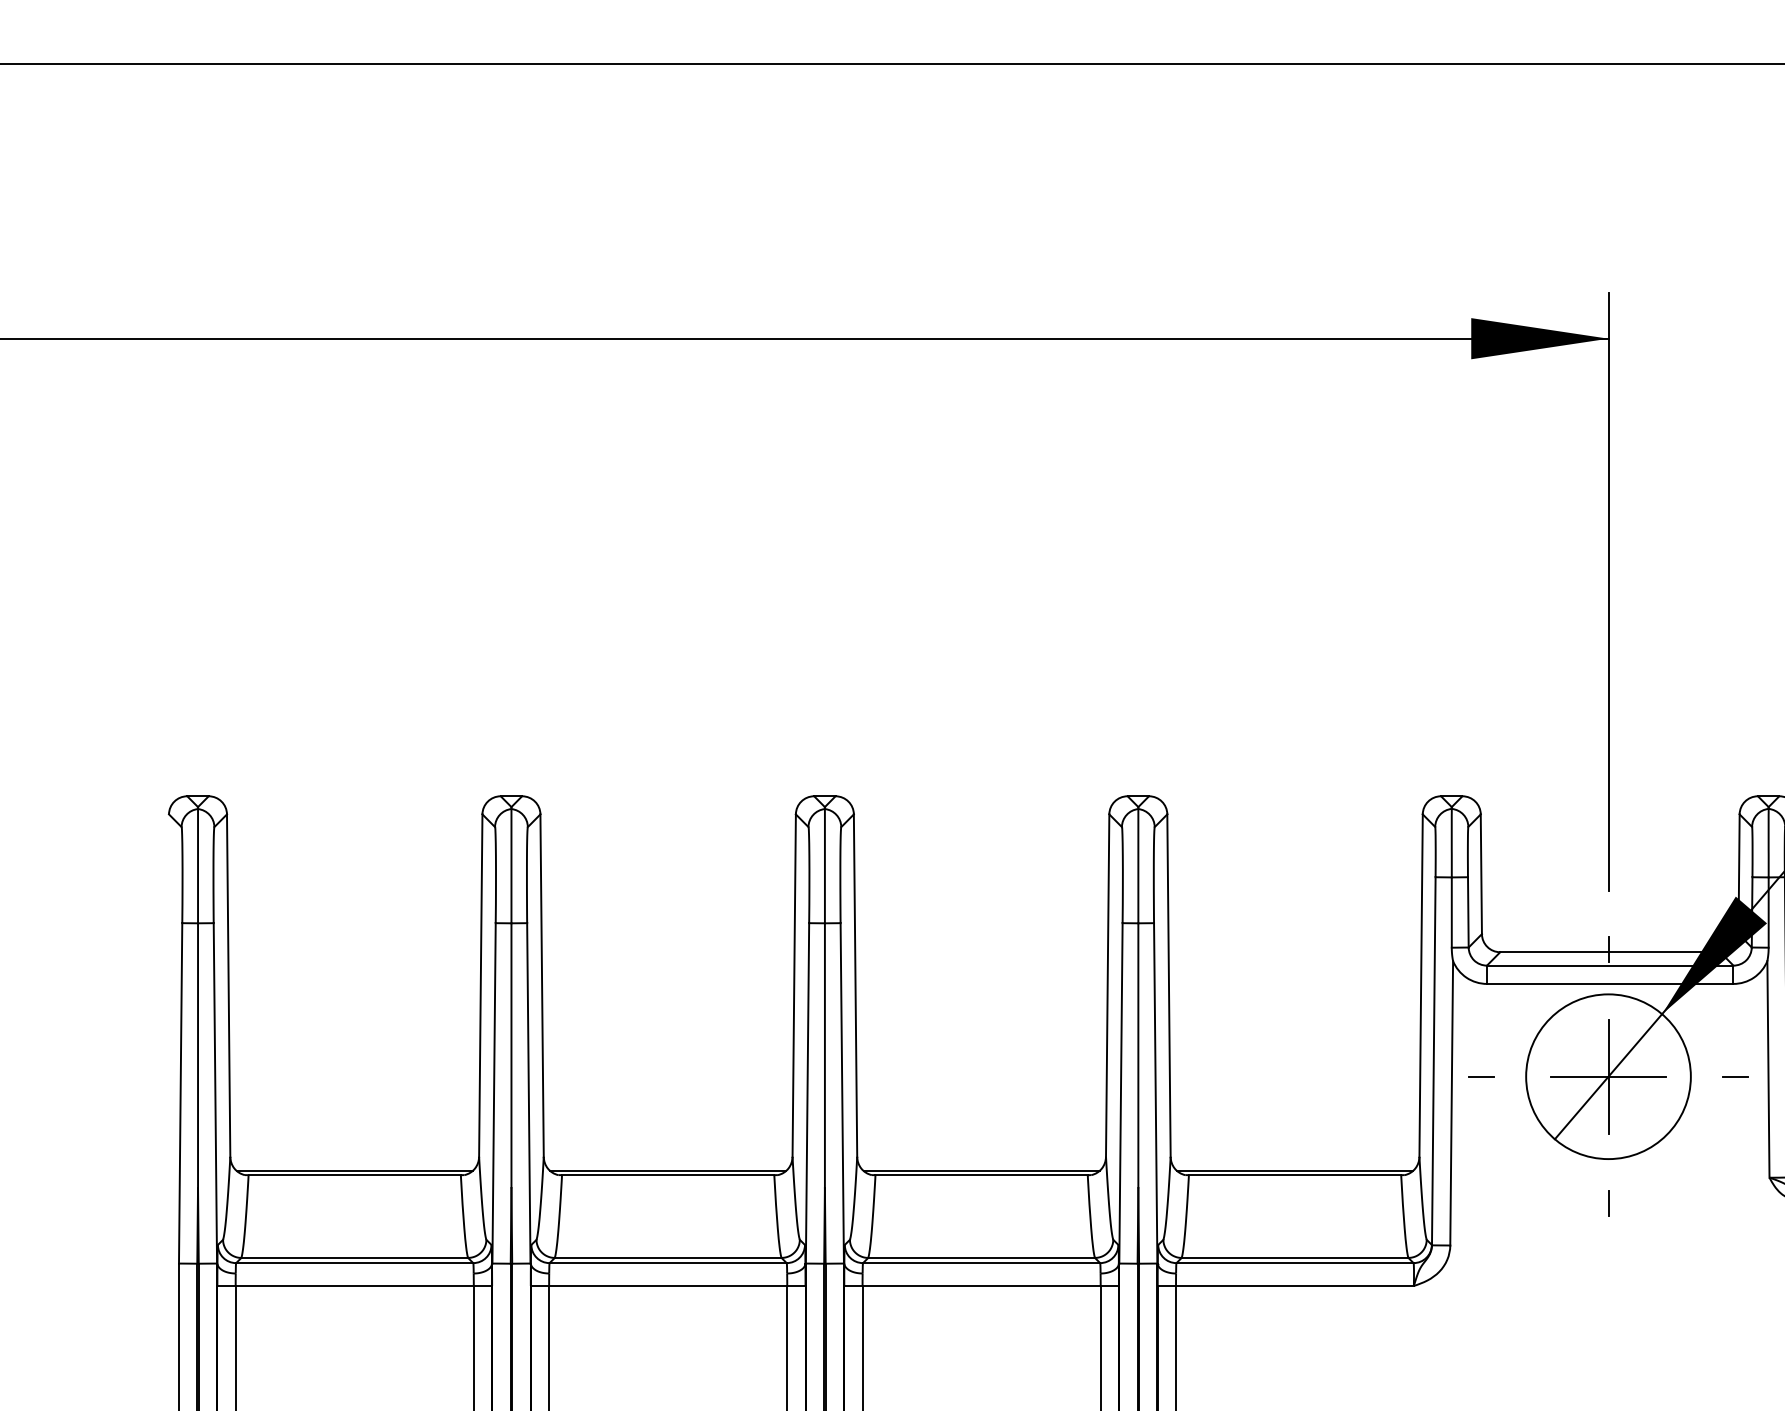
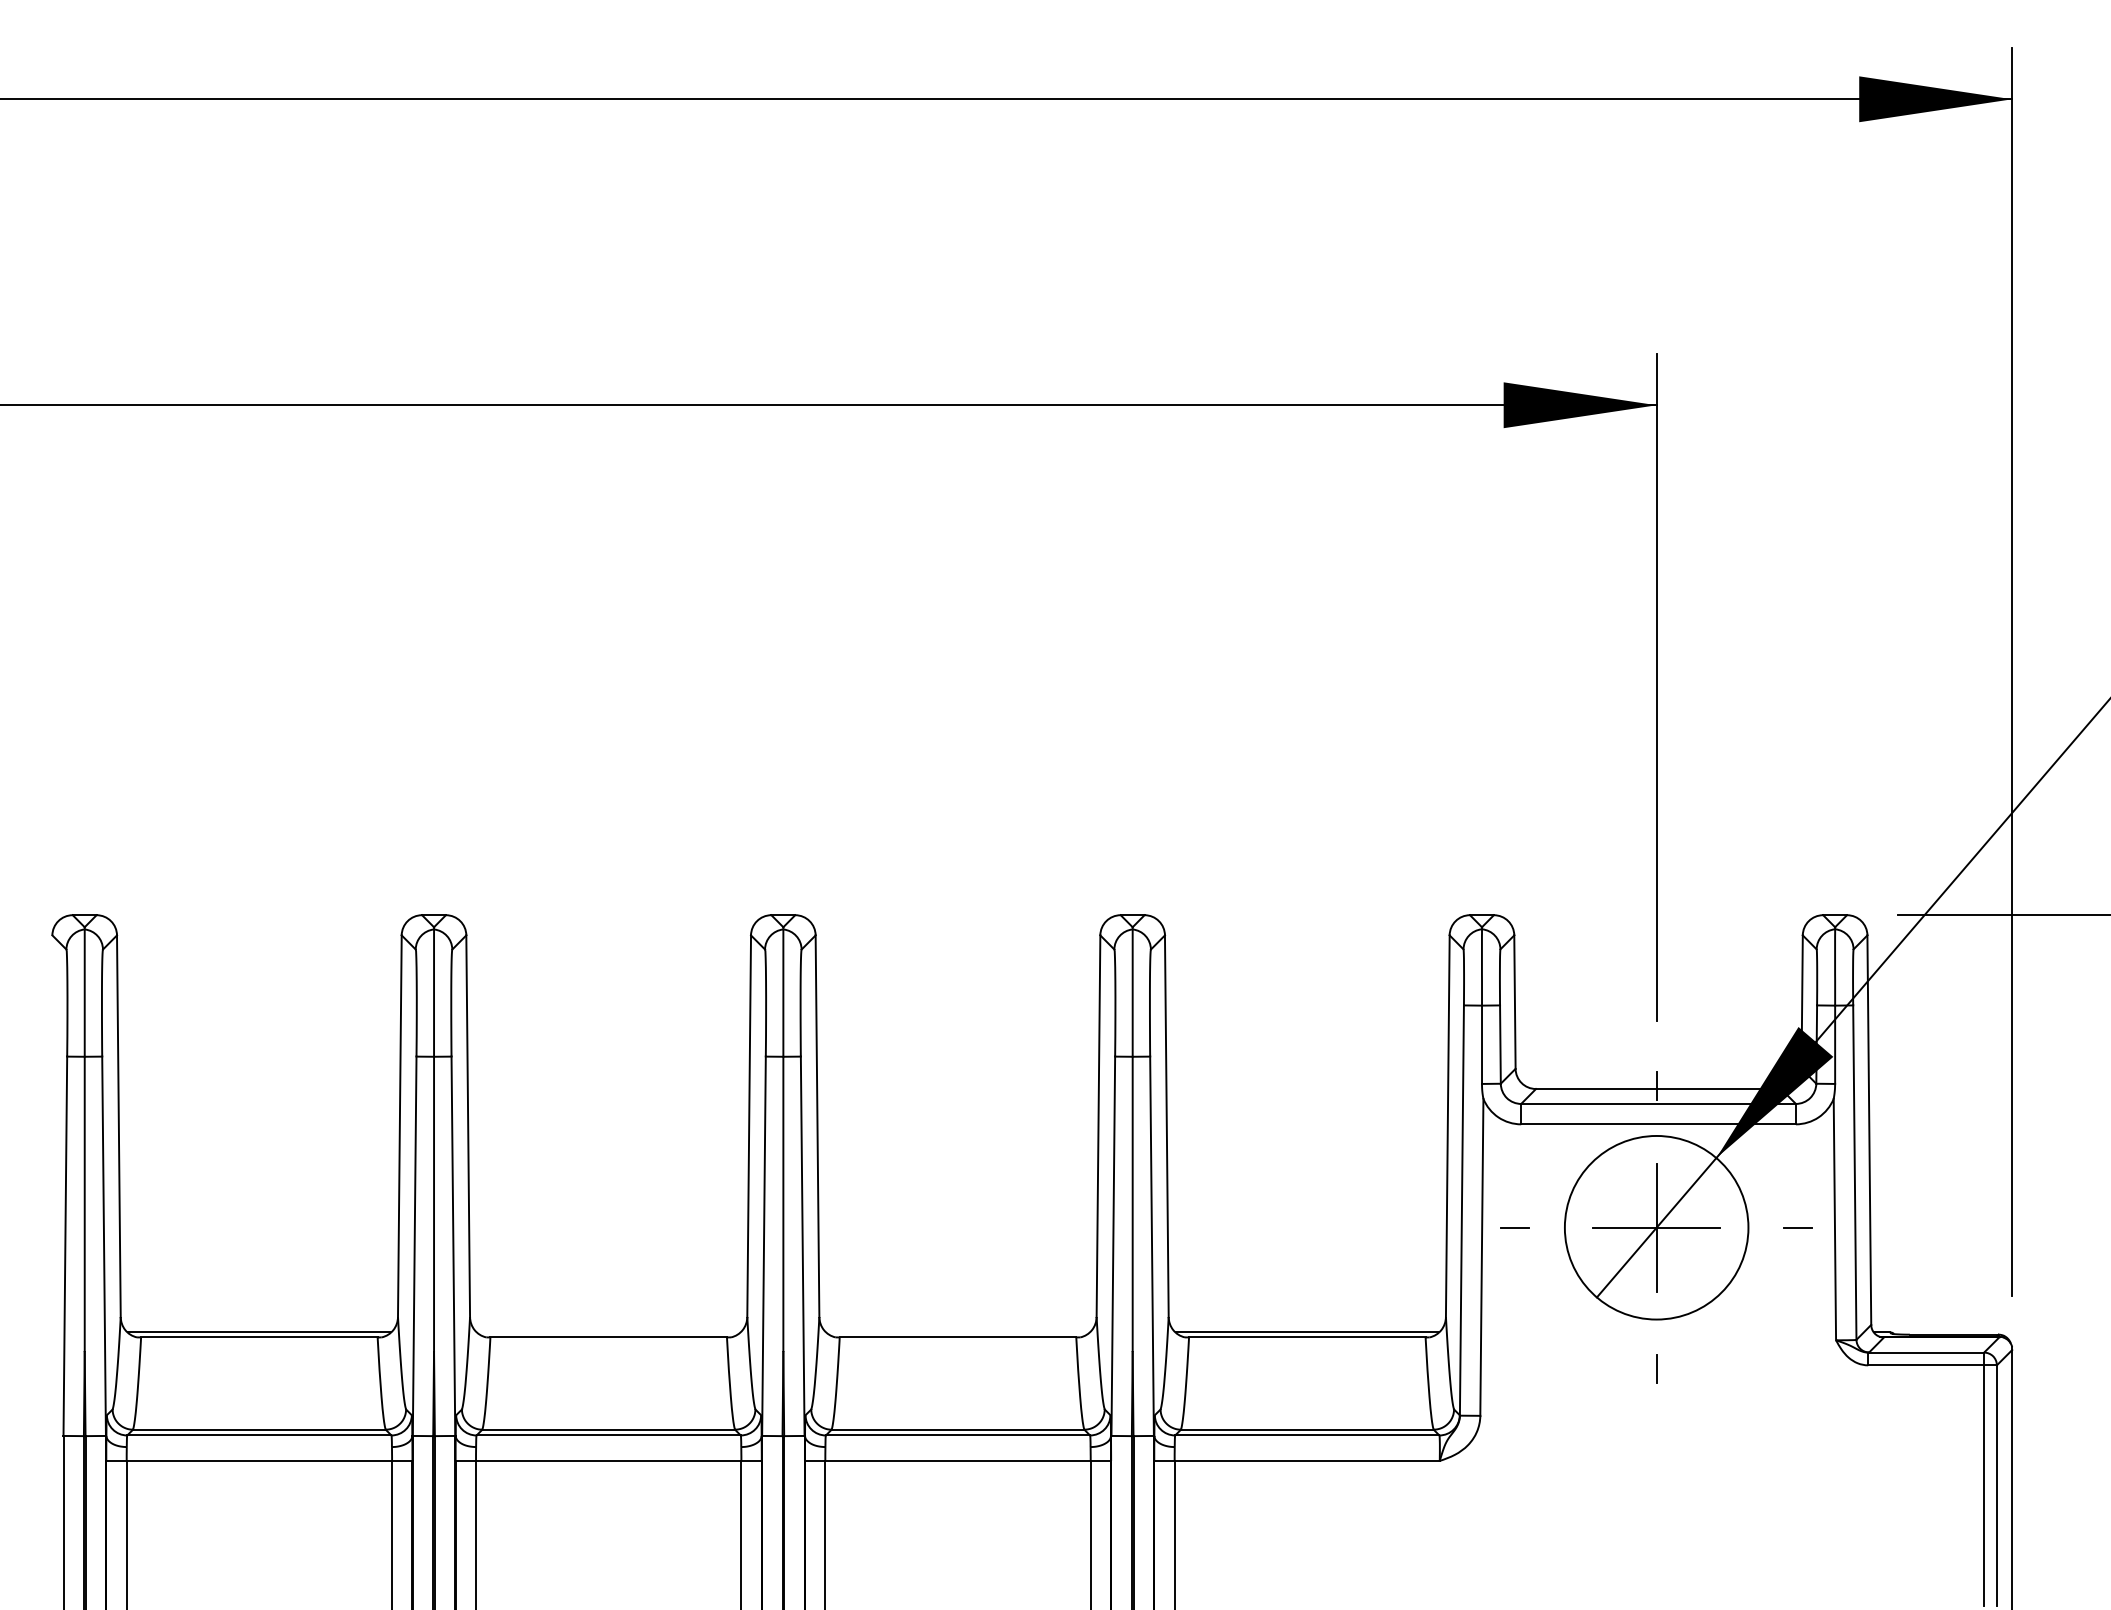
line: (668, 1170) -> (608, 1332), removed
line: (981, 1170) -> (957, 1332), removed

